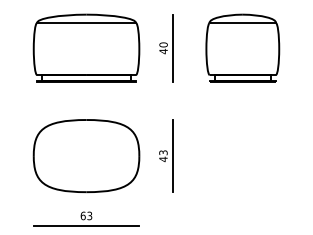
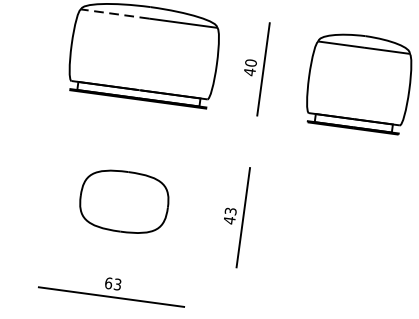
line: (61, 23) -> (114, 14), solid -> dashed
part: (86, 156) -> (124, 202), size x0.6

